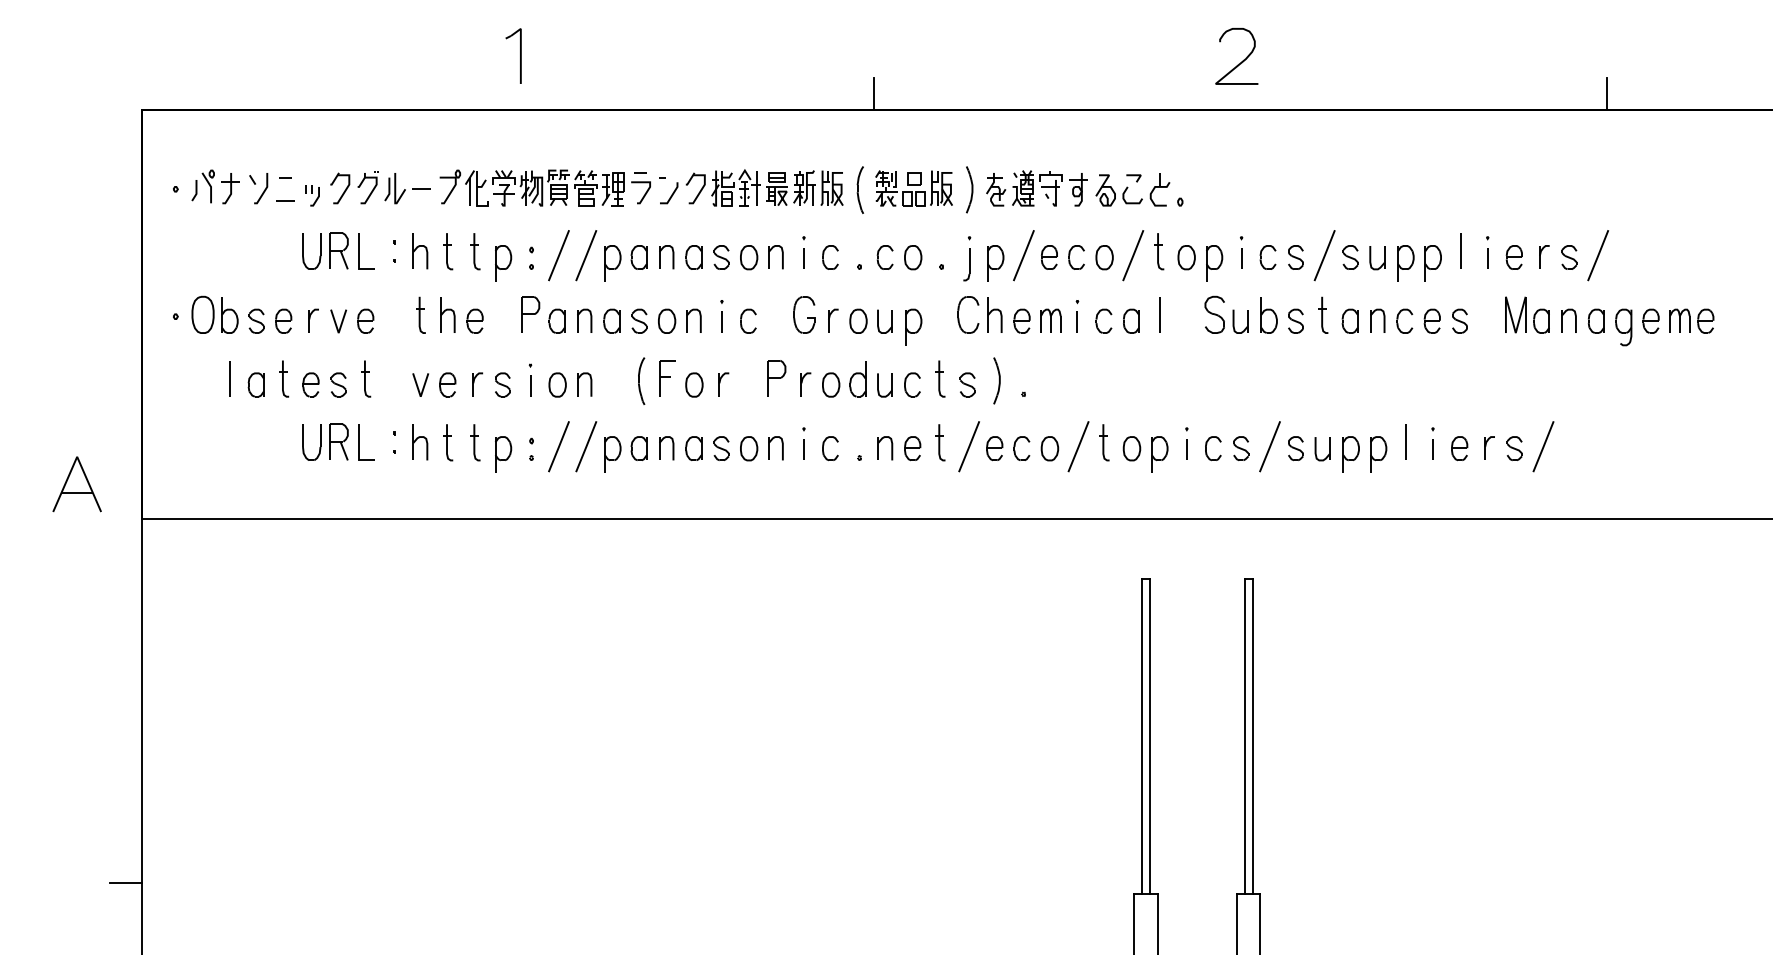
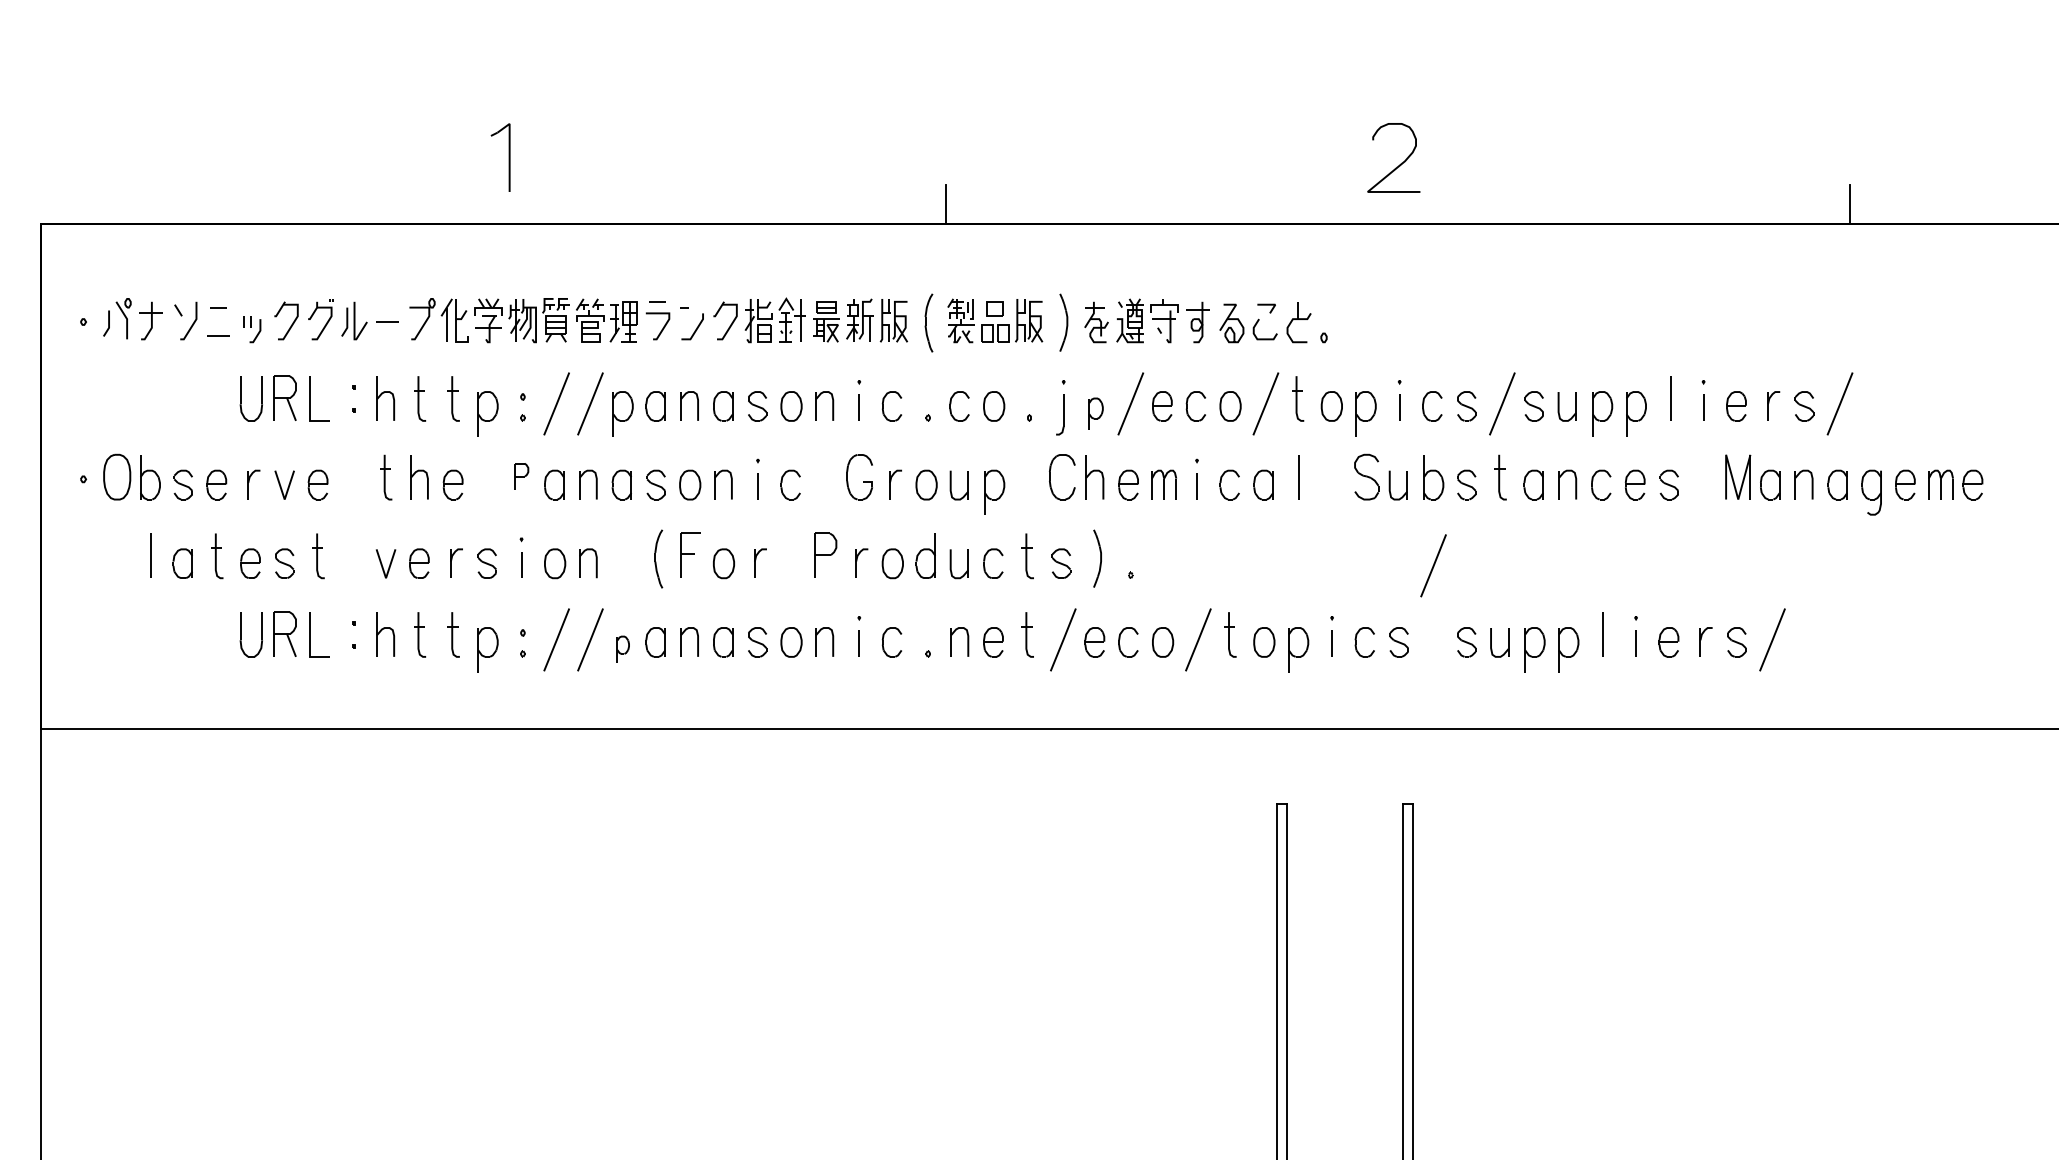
part: (995, 263) -> (1095, 413), size x0.7
part: (530, 314) -> (521, 476), size x0.6
line: (1269, 446) -> (1432, 565), moved
part: (612, 454) -> (622, 649), size x0.6

